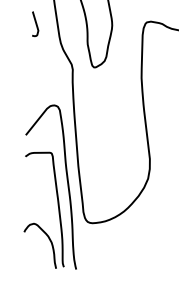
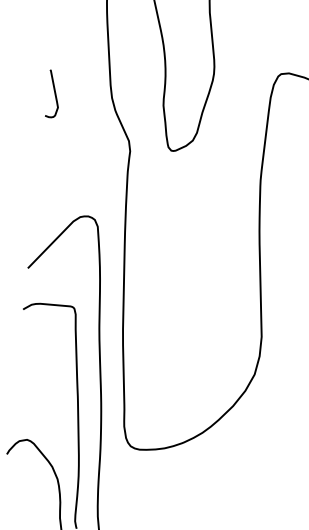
curve: (35, 24) -> (53, 94), moved

